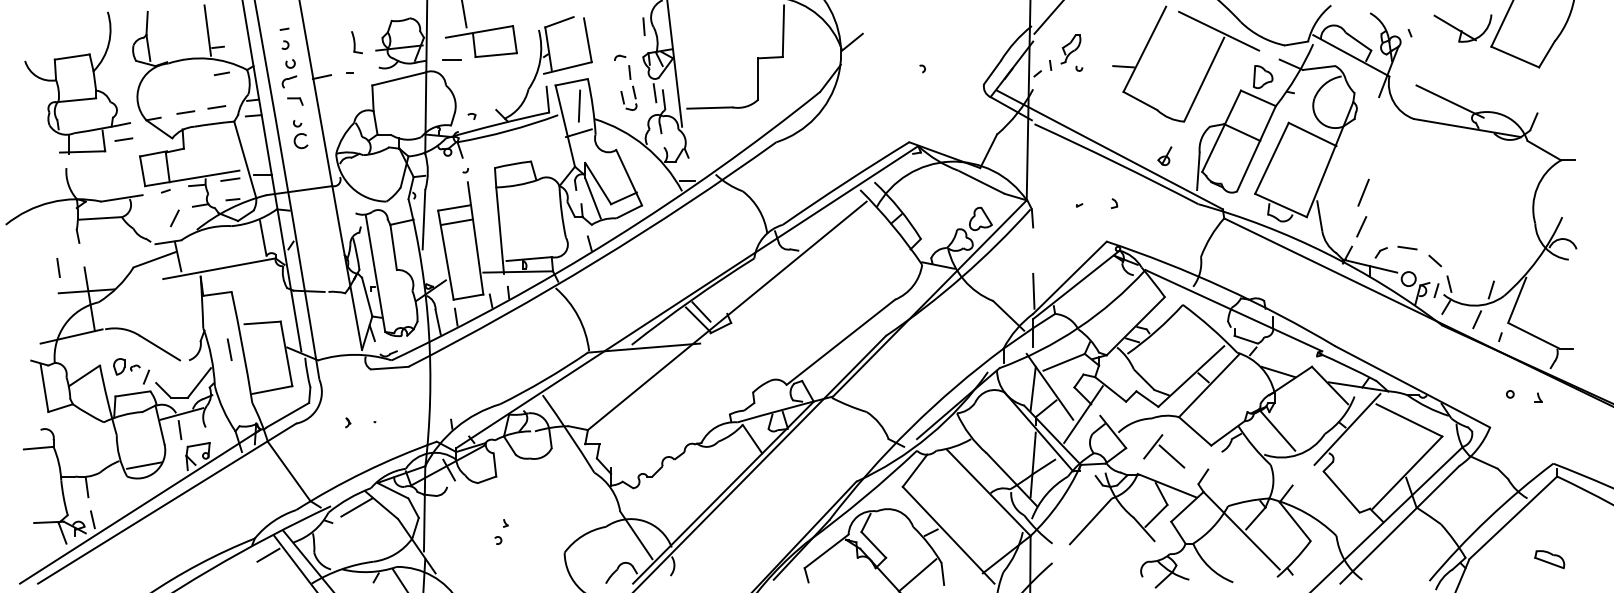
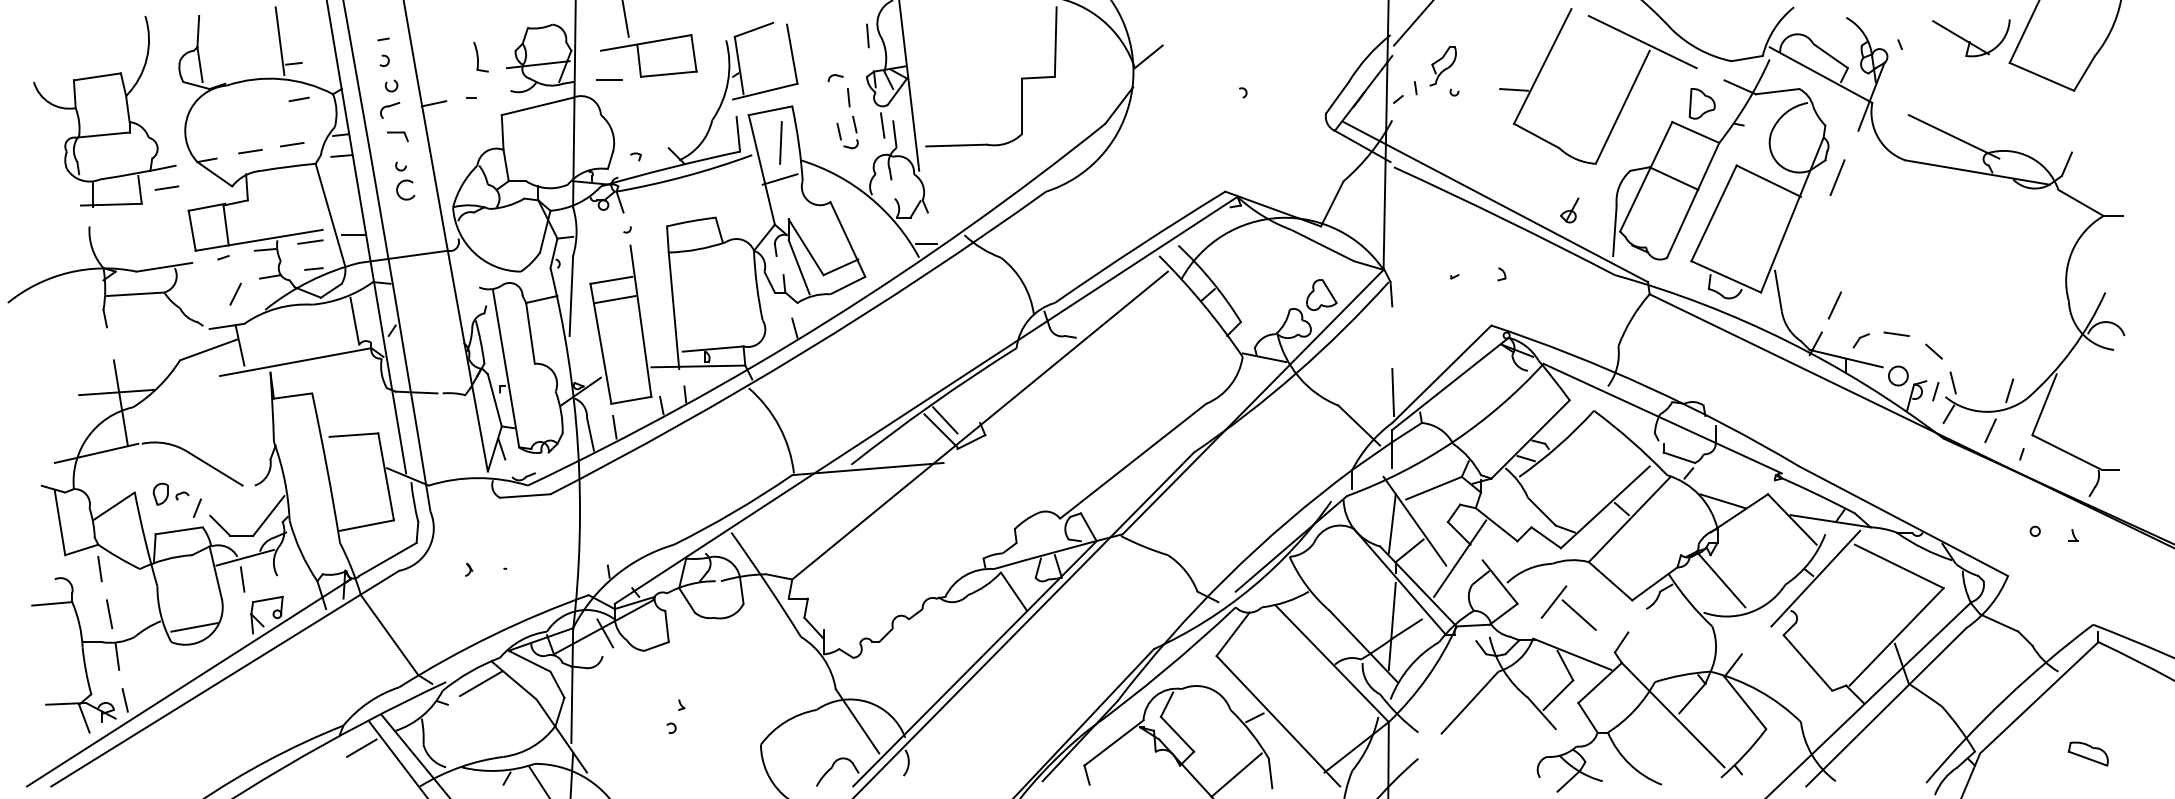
line: (1363, 192) -> (1837, 177), moved
line: (58, 268) -> (99, 569), moved
line: (229, 349) -> (109, 614), moved

